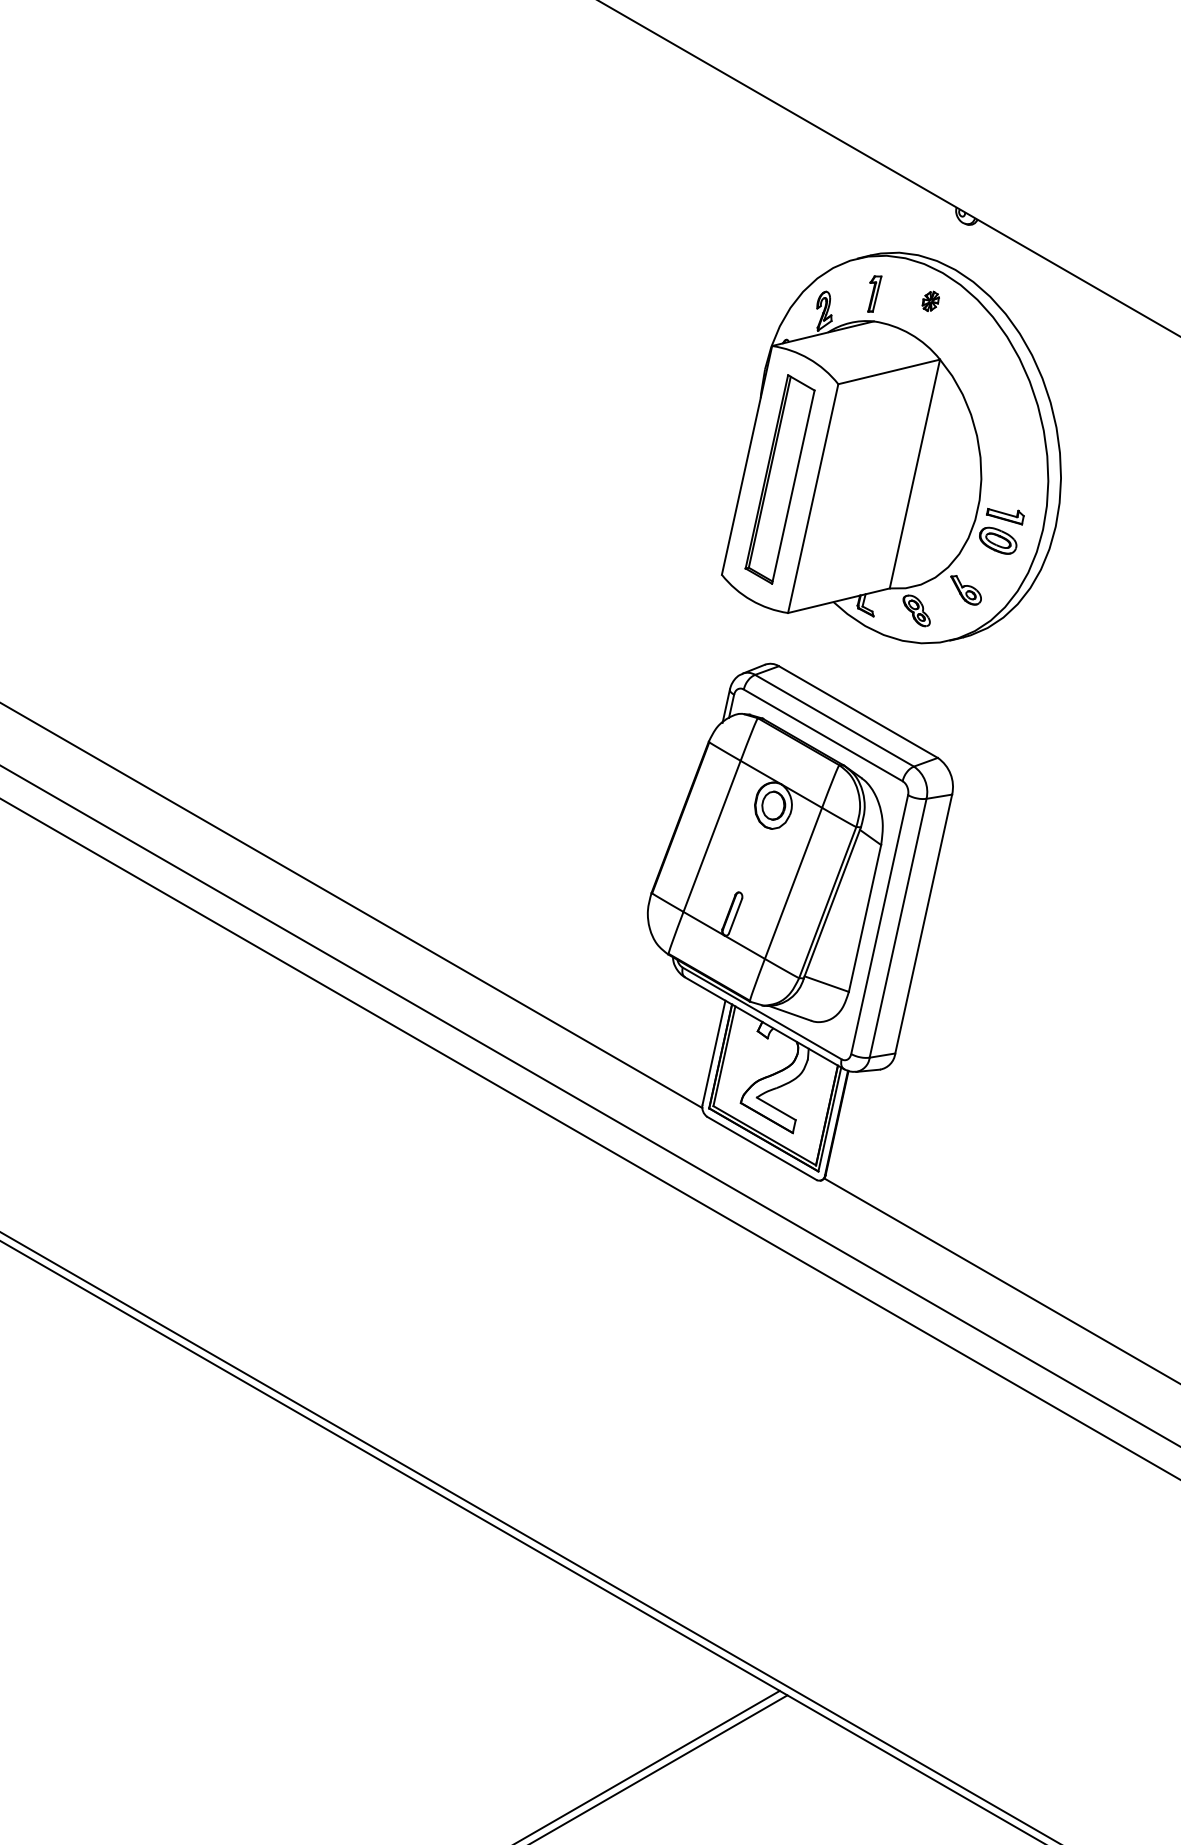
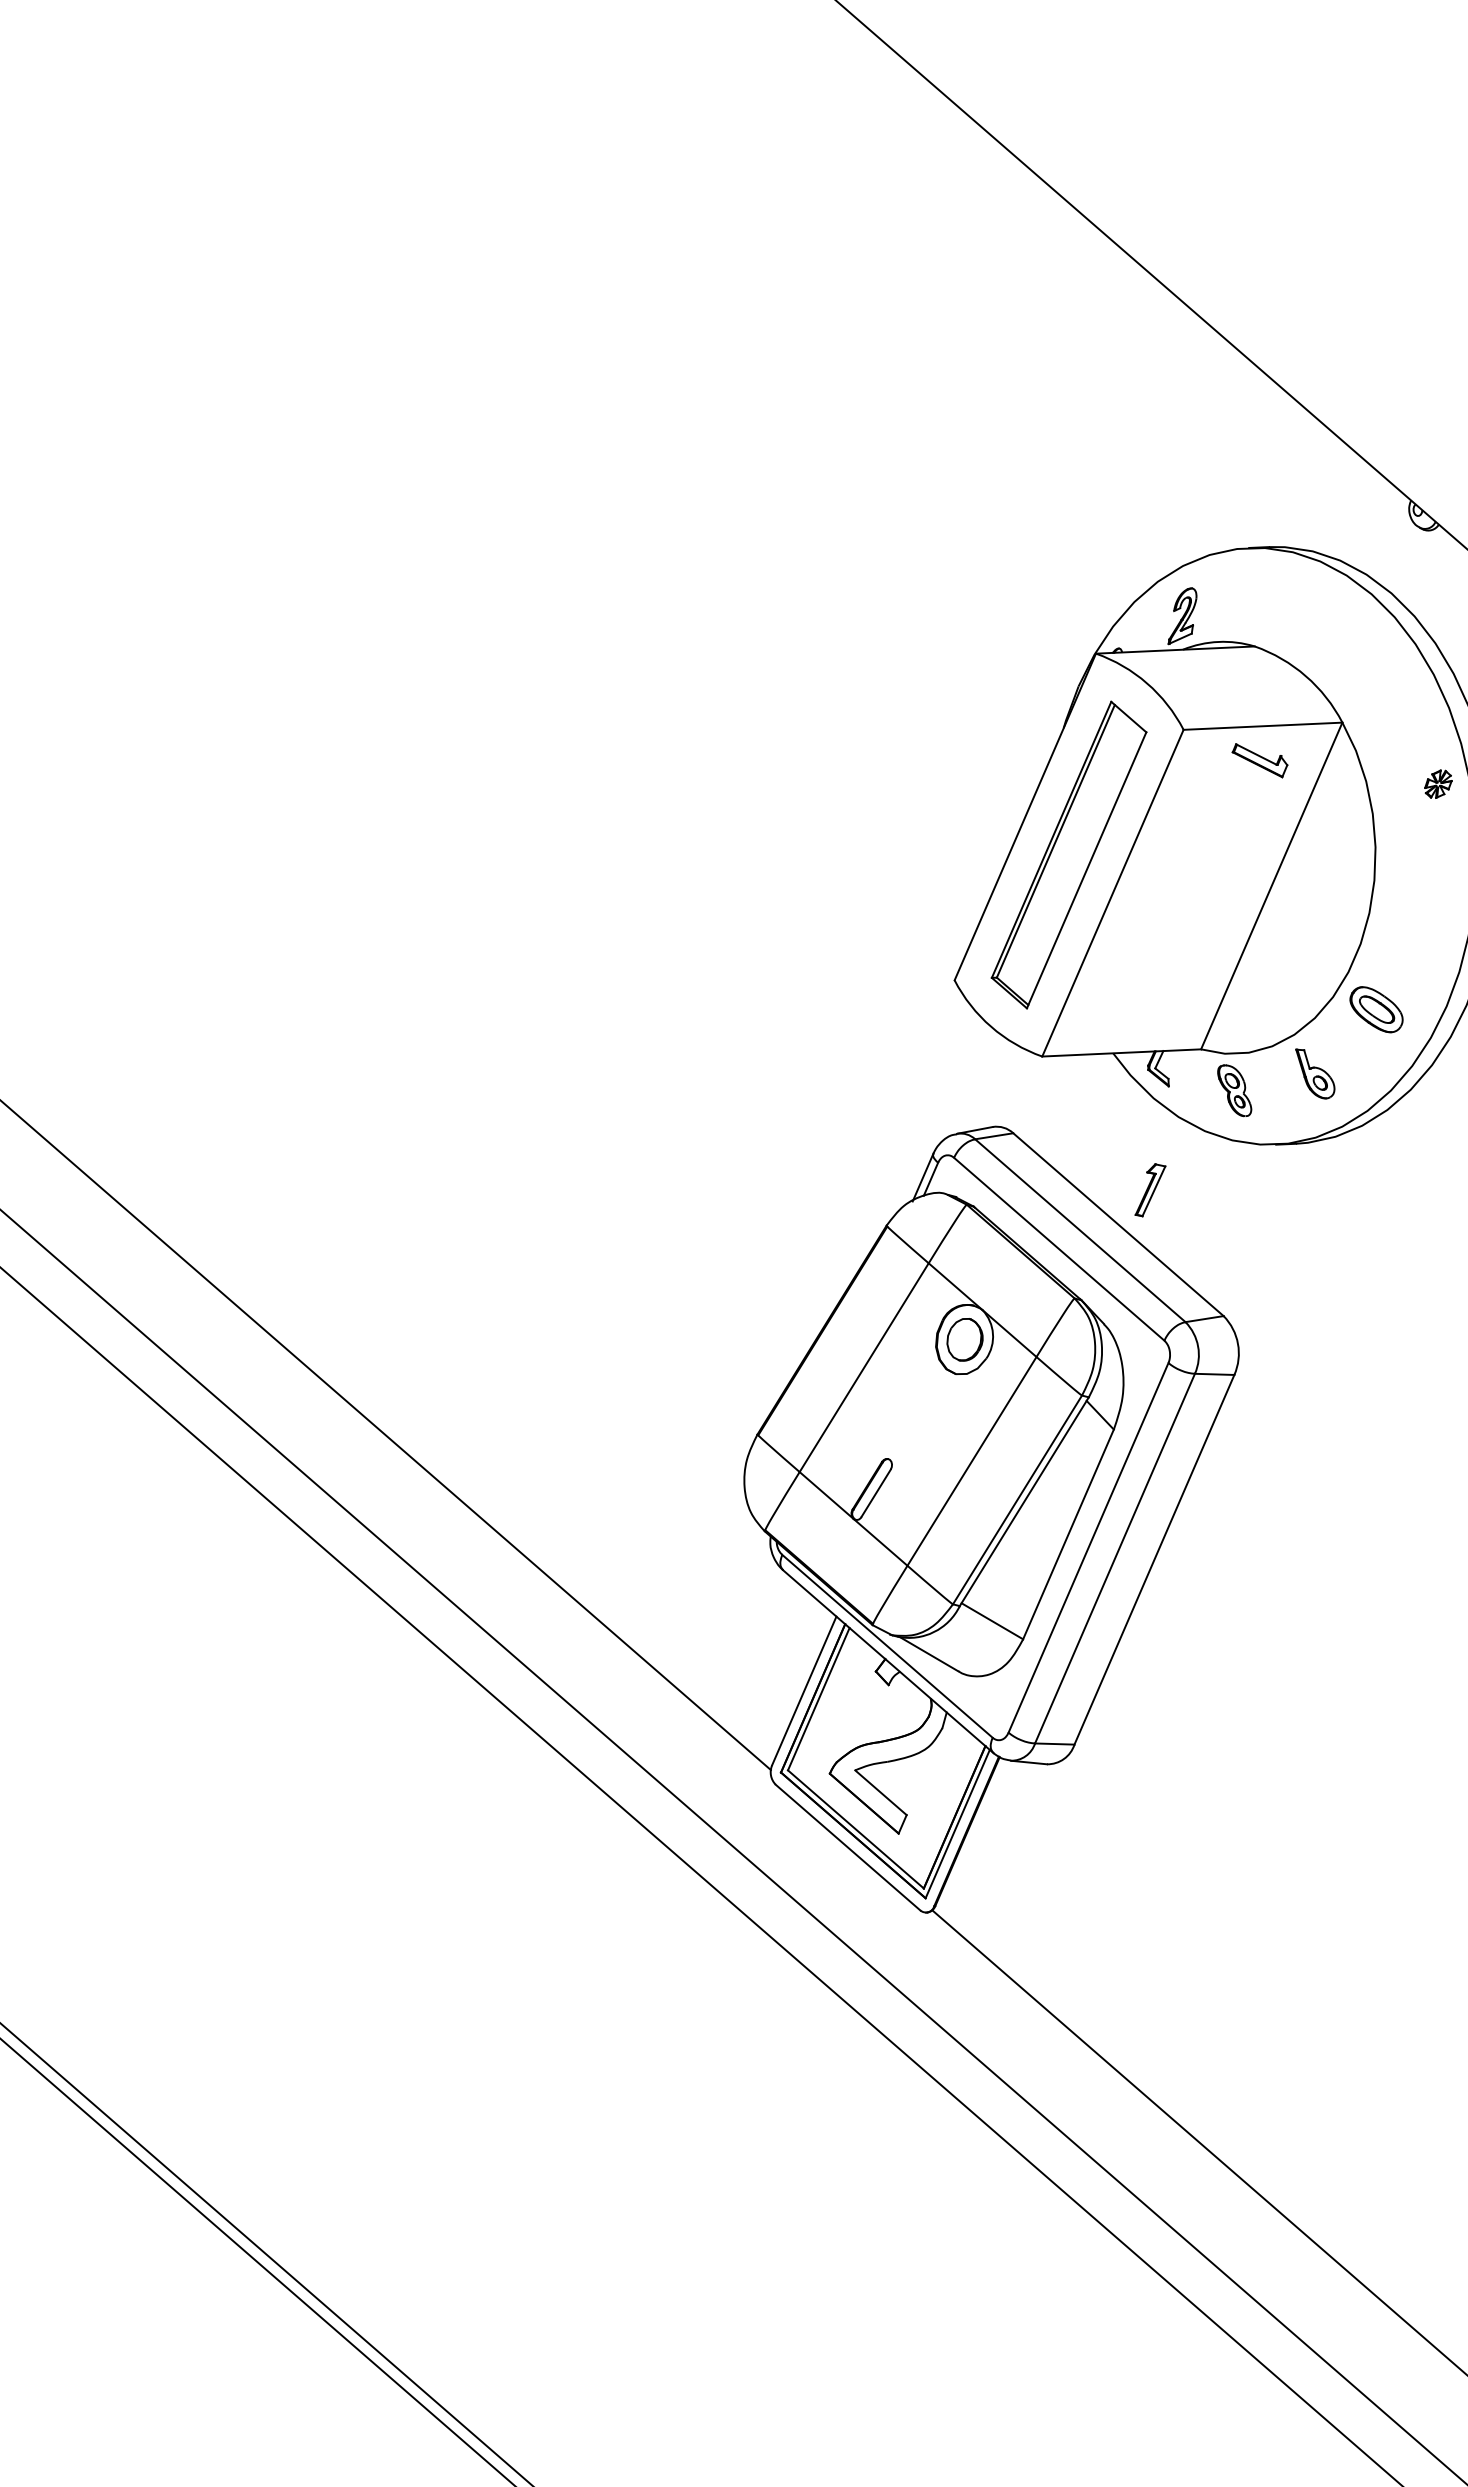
part: (874, 293) -> (1150, 1189), moved
part: (930, 300) -> (1438, 782), moved
part: (1005, 516) -> (1259, 760), moved

